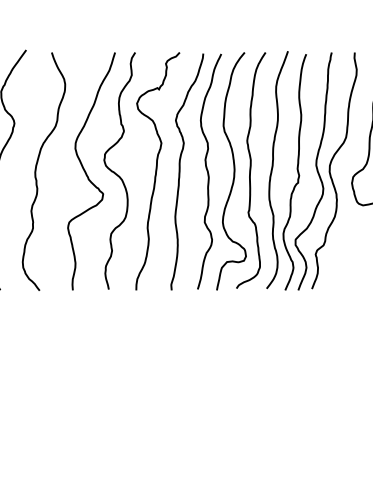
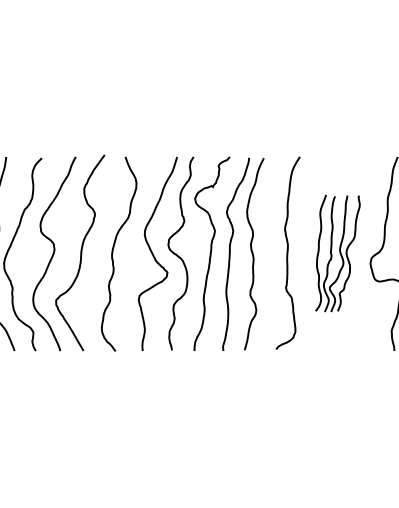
curve: (233, 170) -> (273, 253), removed
part: (311, 170) -> (337, 253), size x0.6

